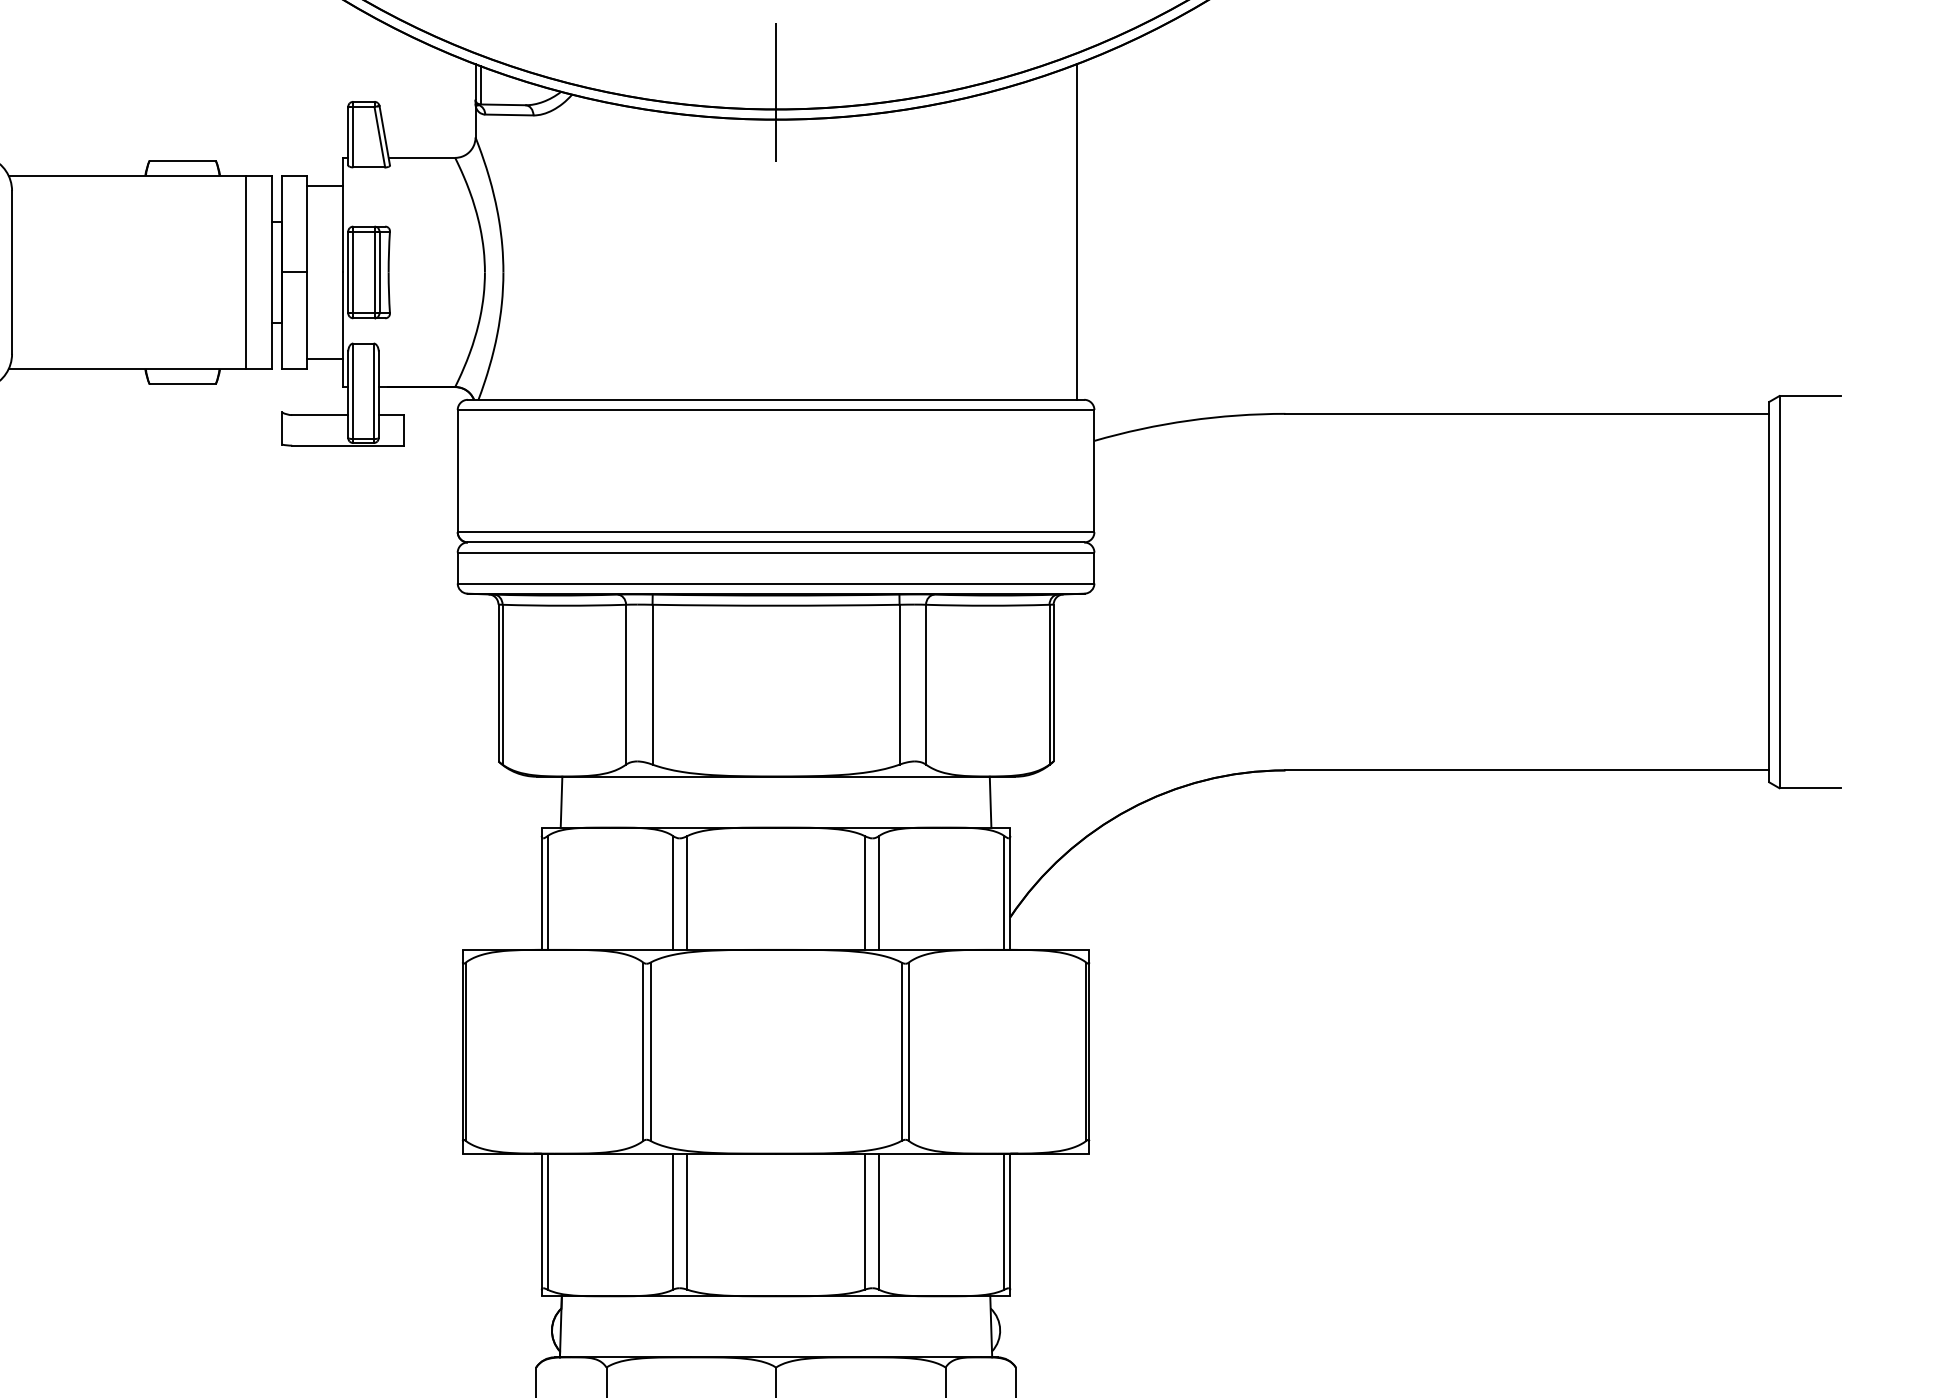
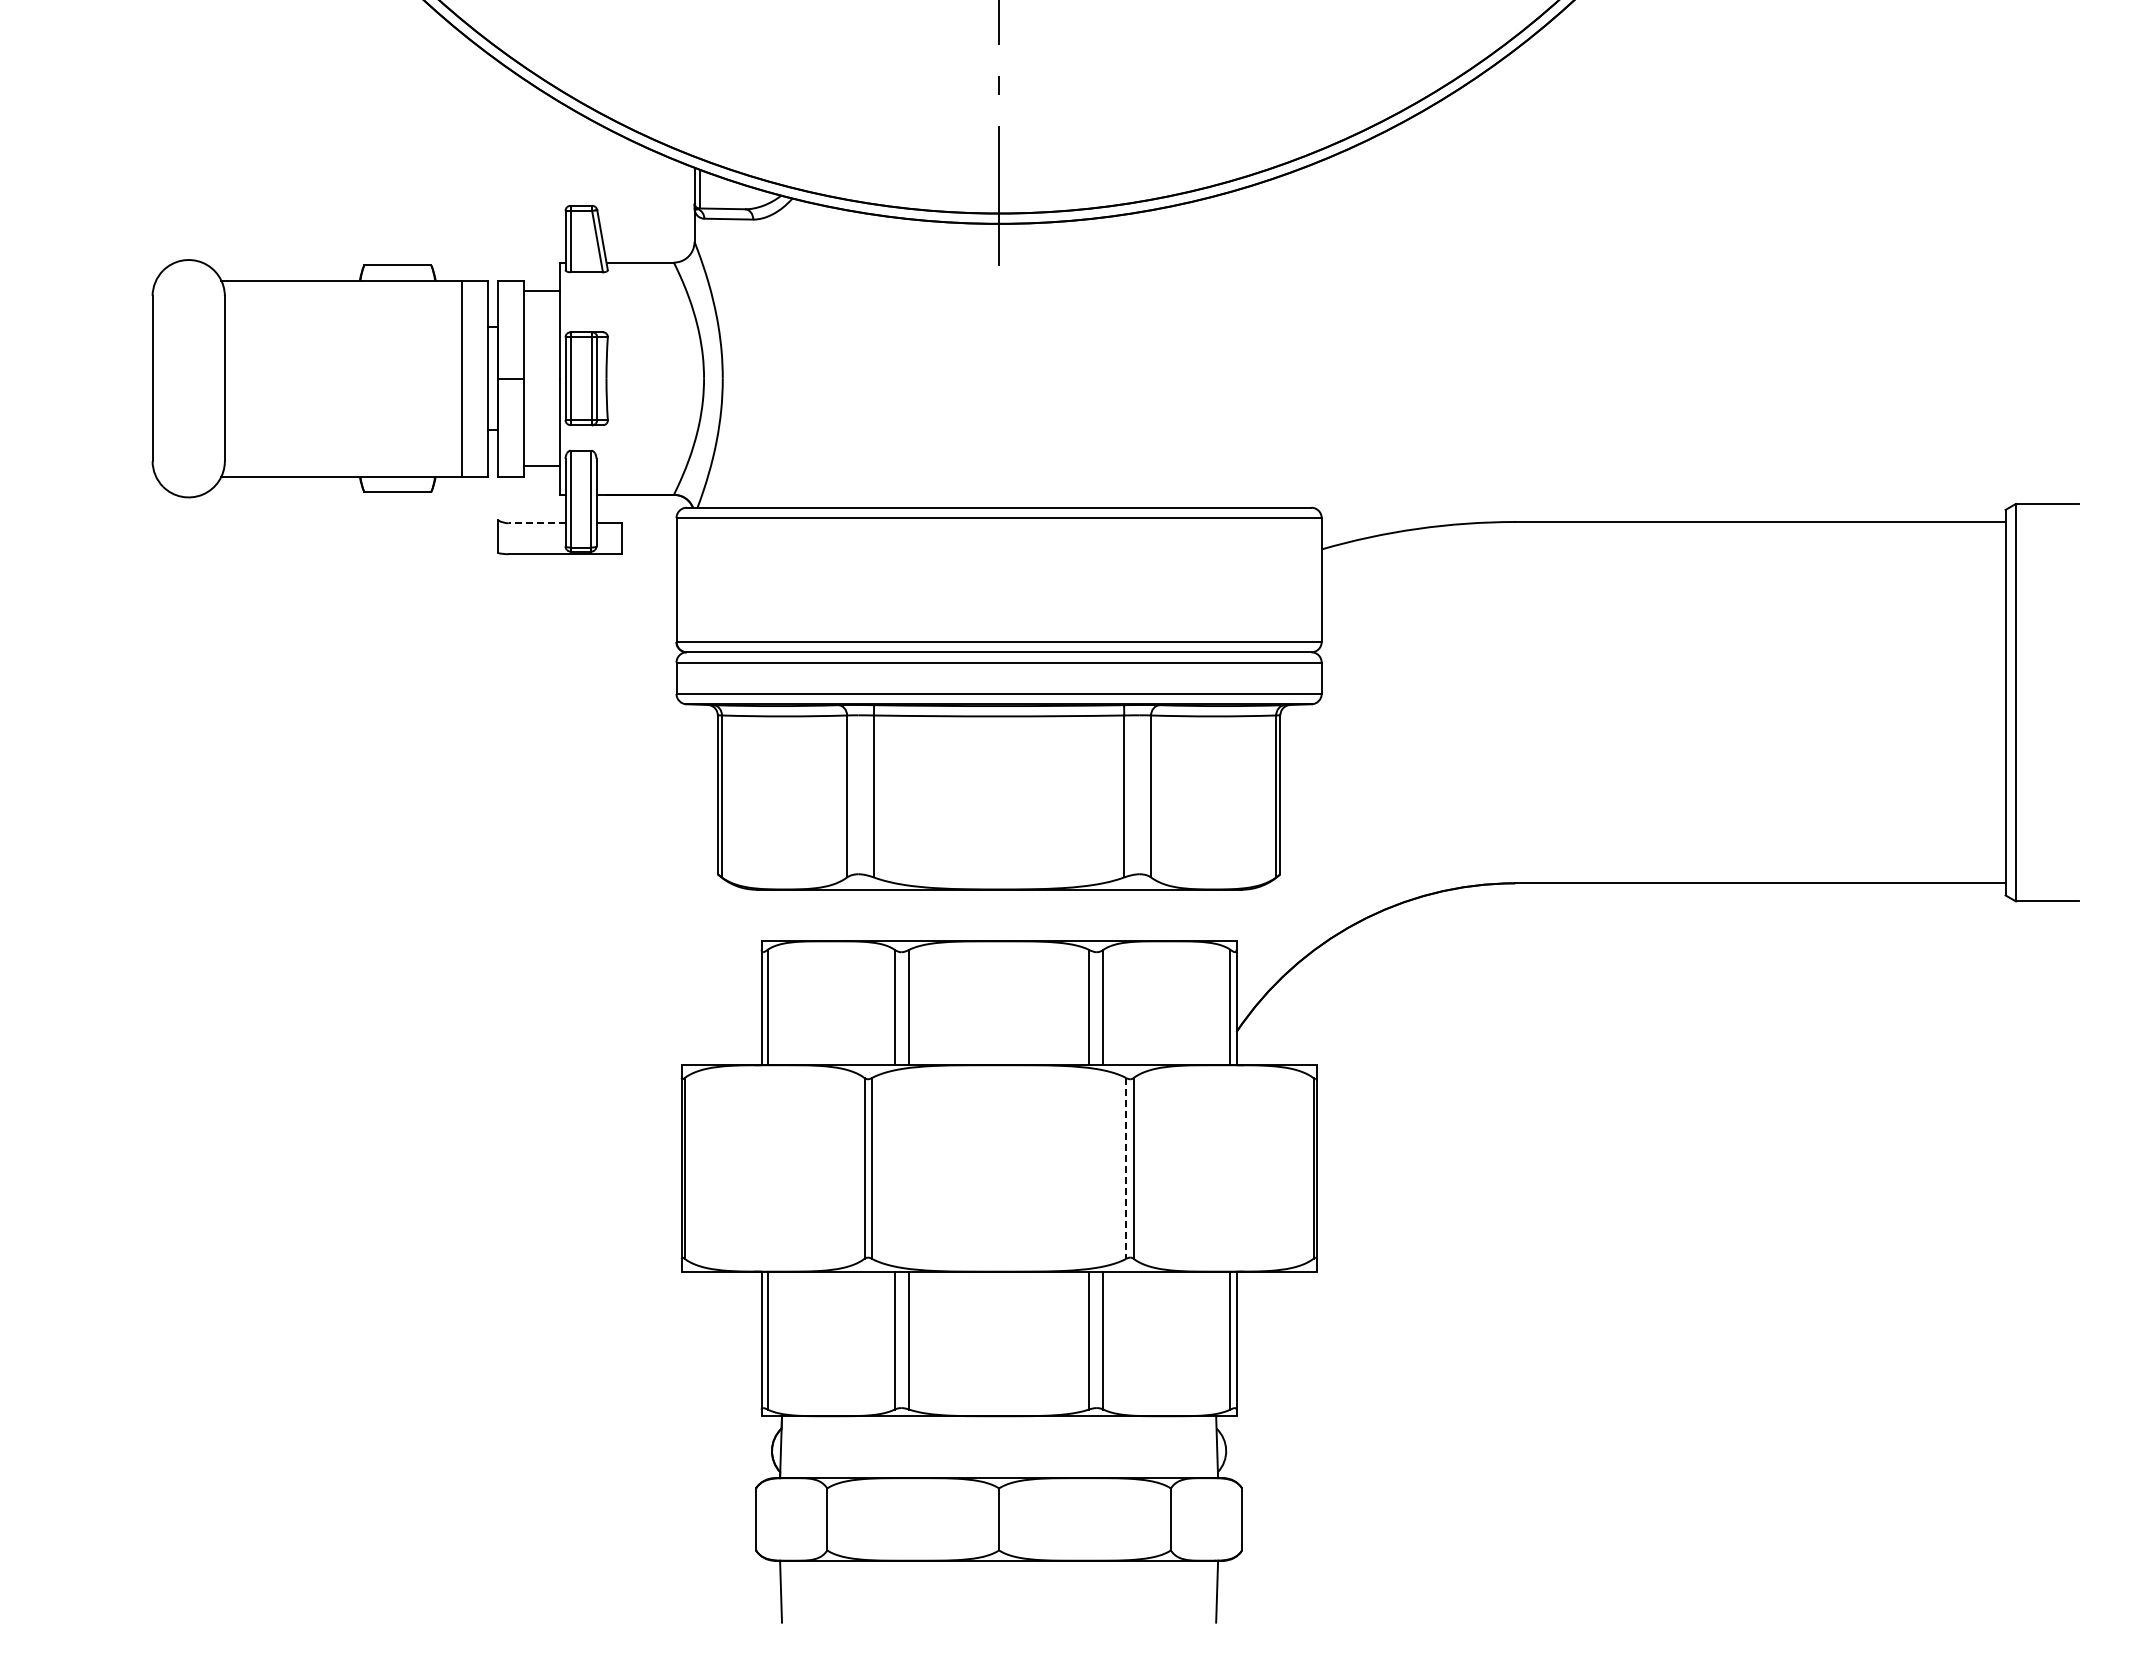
line: (1076, 231) -> (1303, 337), removed
line: (319, 415) -> (536, 523), solid -> dashed
line: (561, 802) -> (781, 915), removed
line: (990, 802) -> (1216, 915), removed
line: (901, 1051) -> (1126, 1168), solid -> dashed

